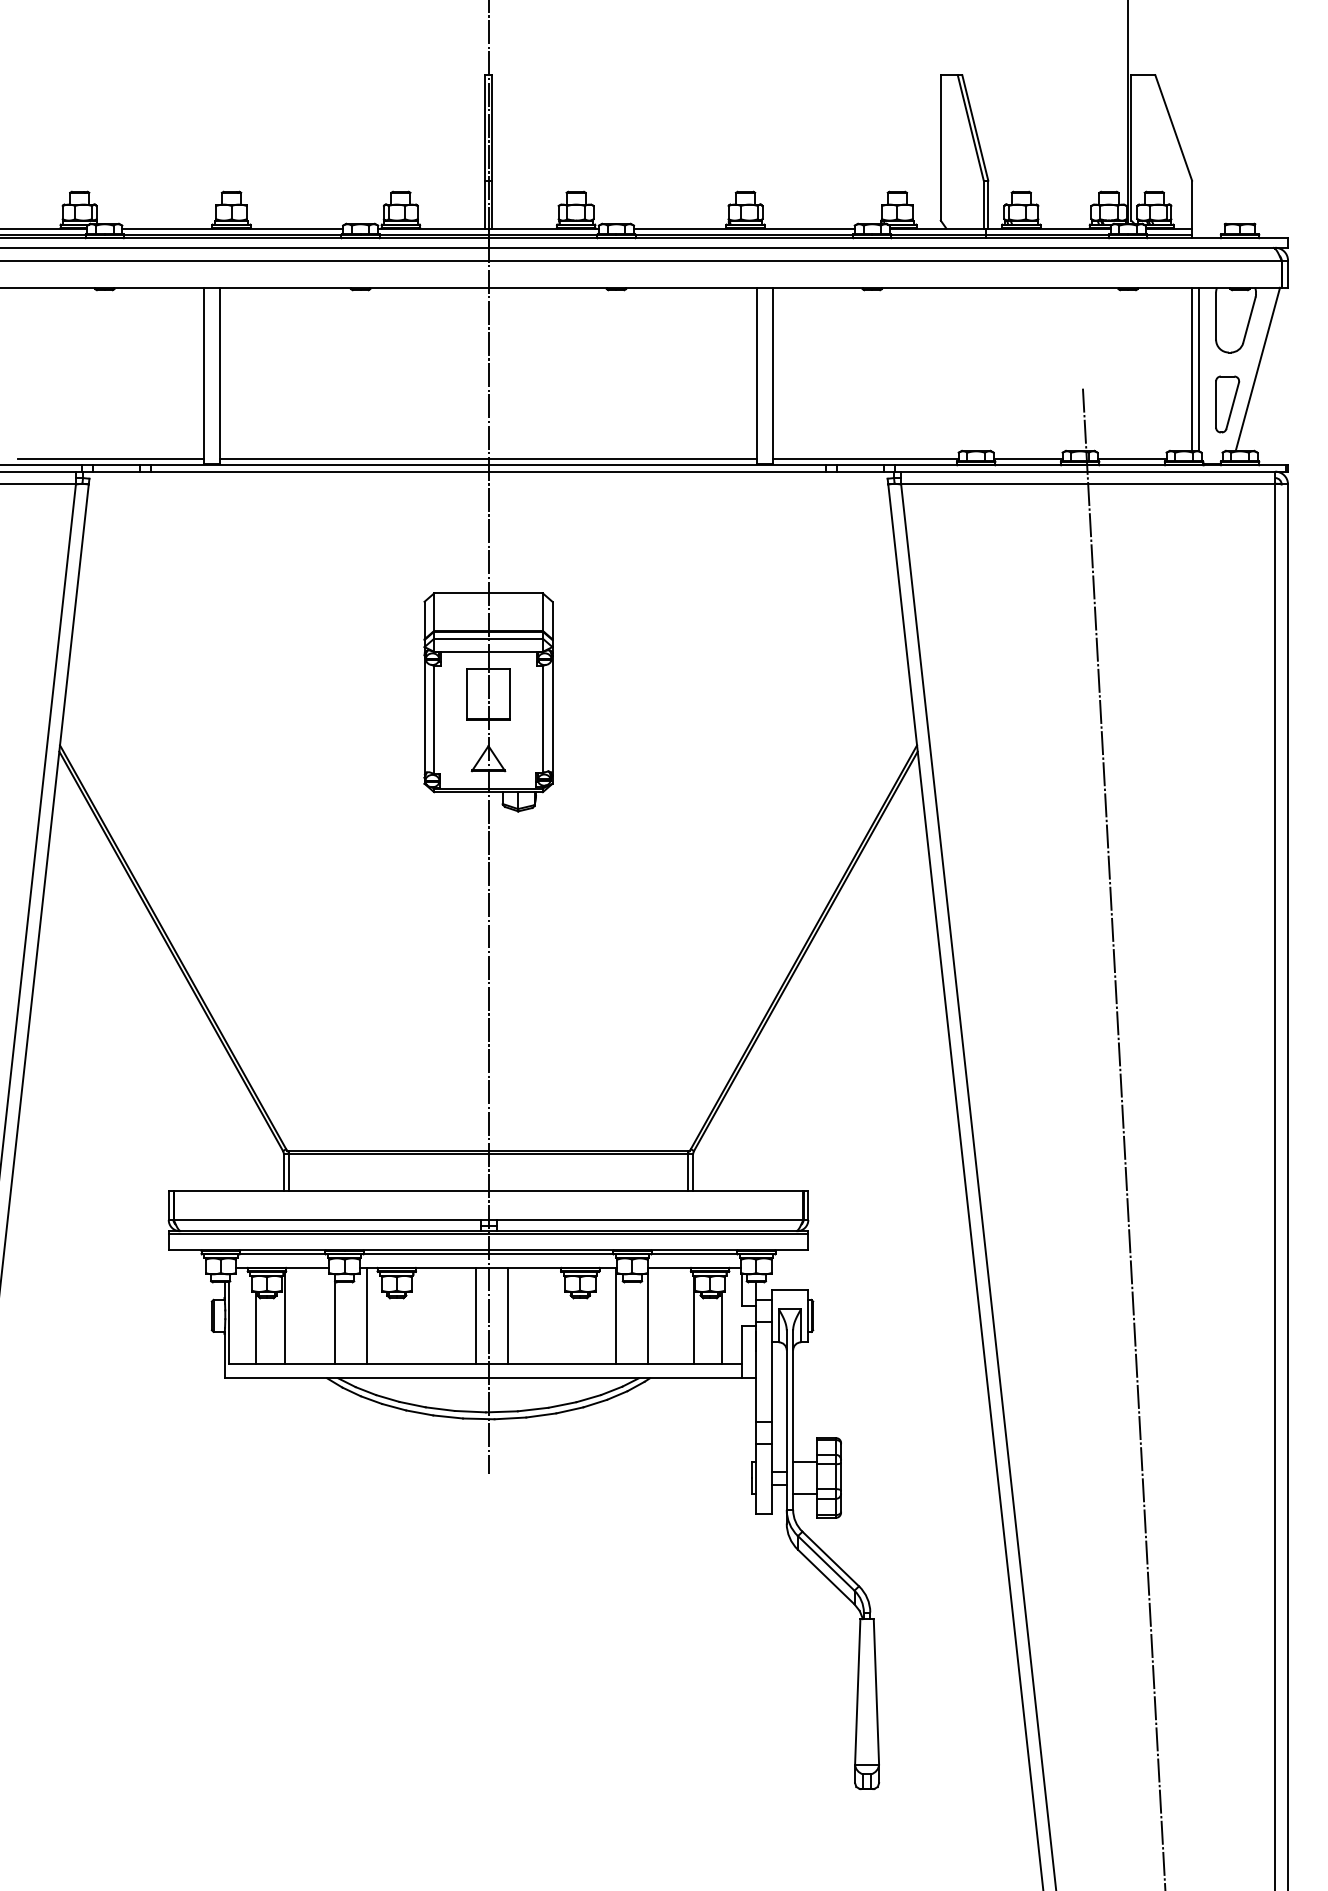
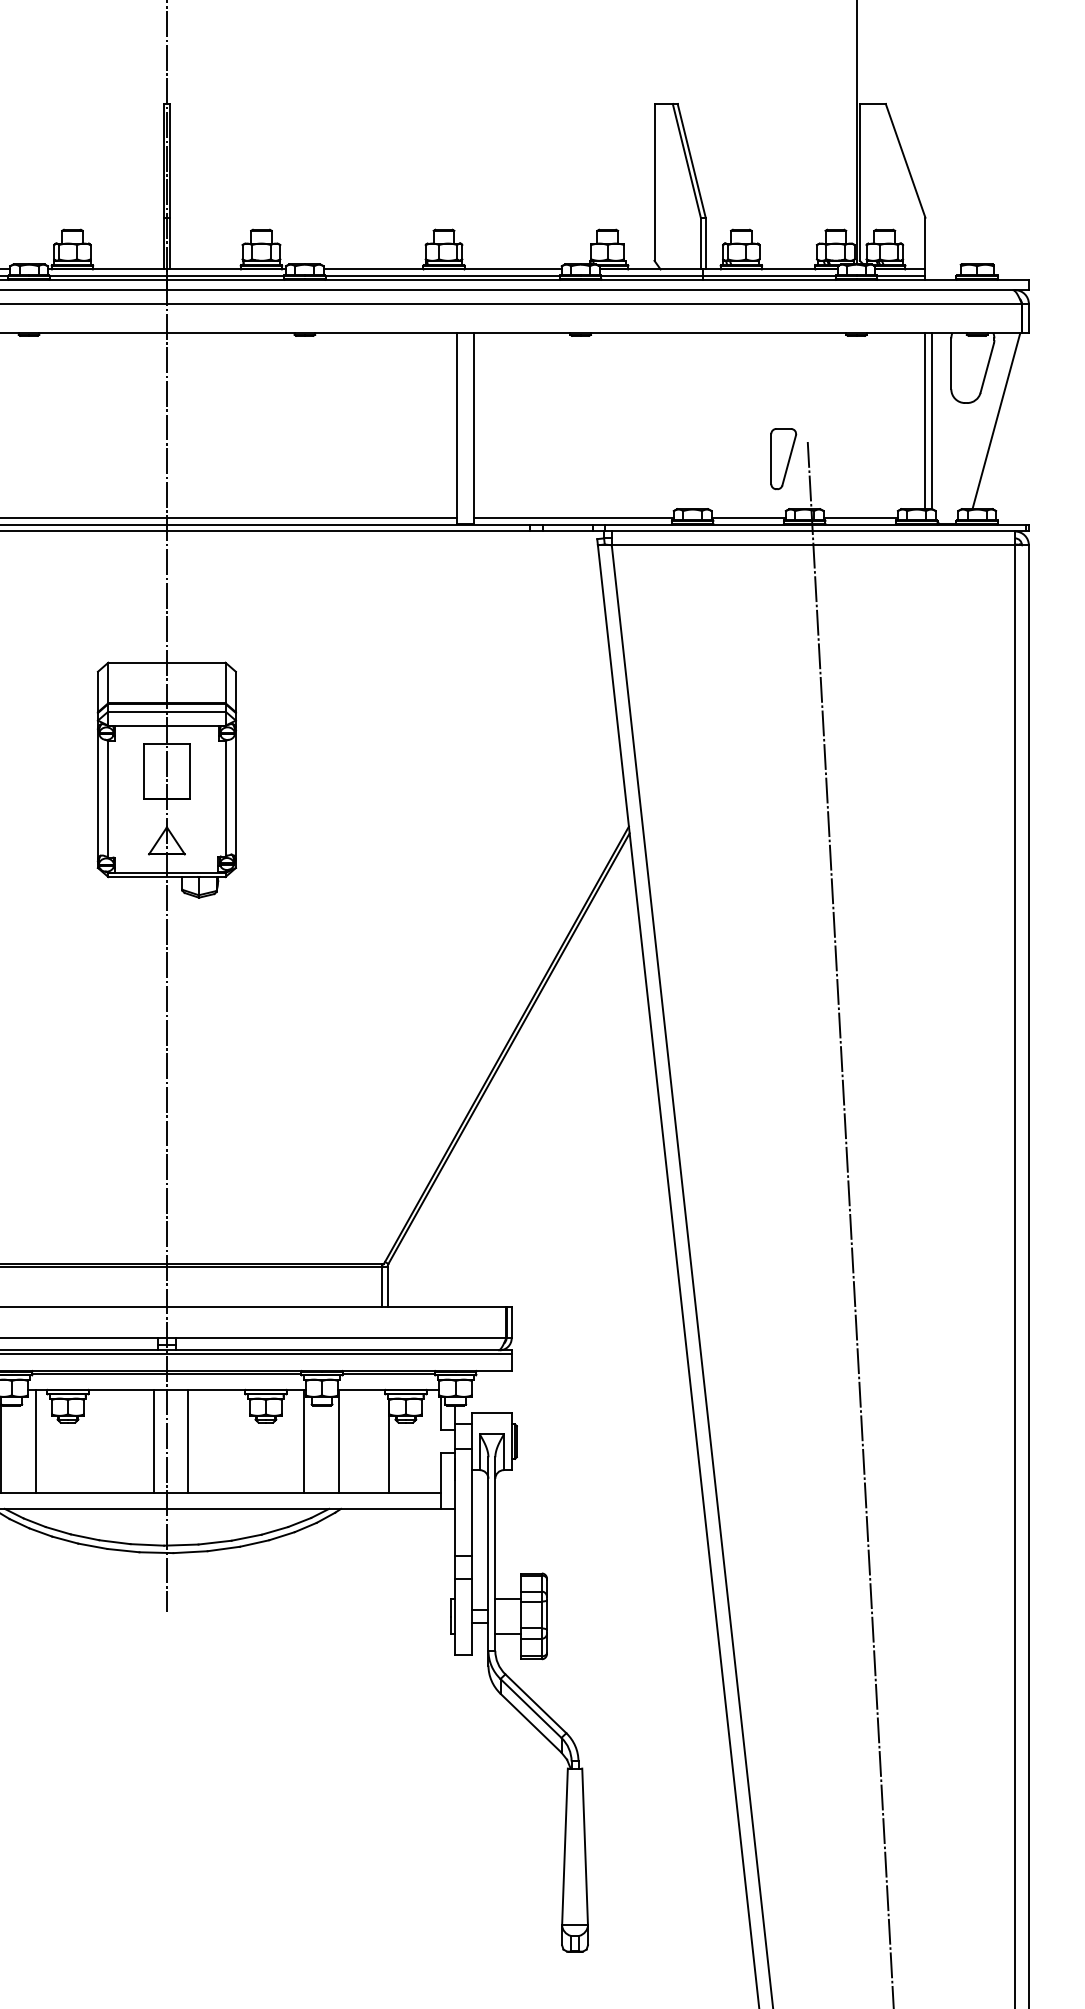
part: (1227, 404) -> (783, 459), moved
line: (722, 1327) -> (419, 1454), removed

